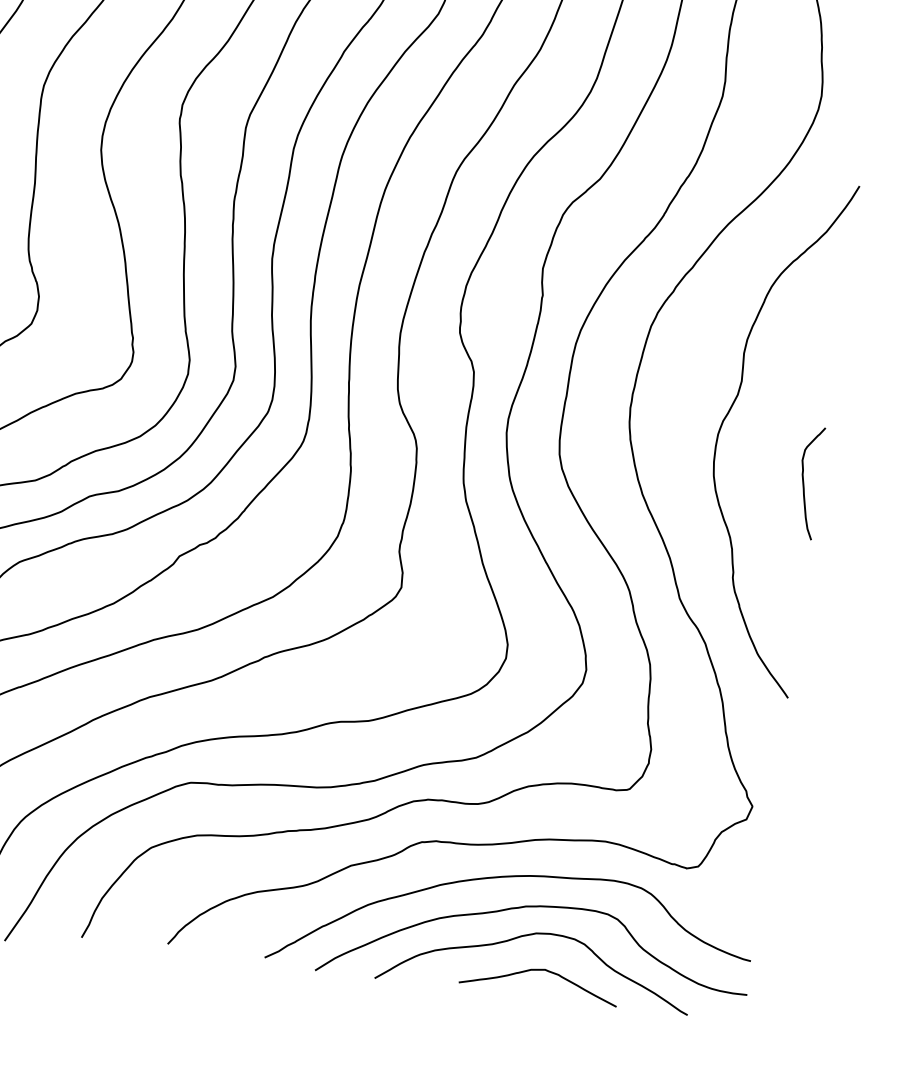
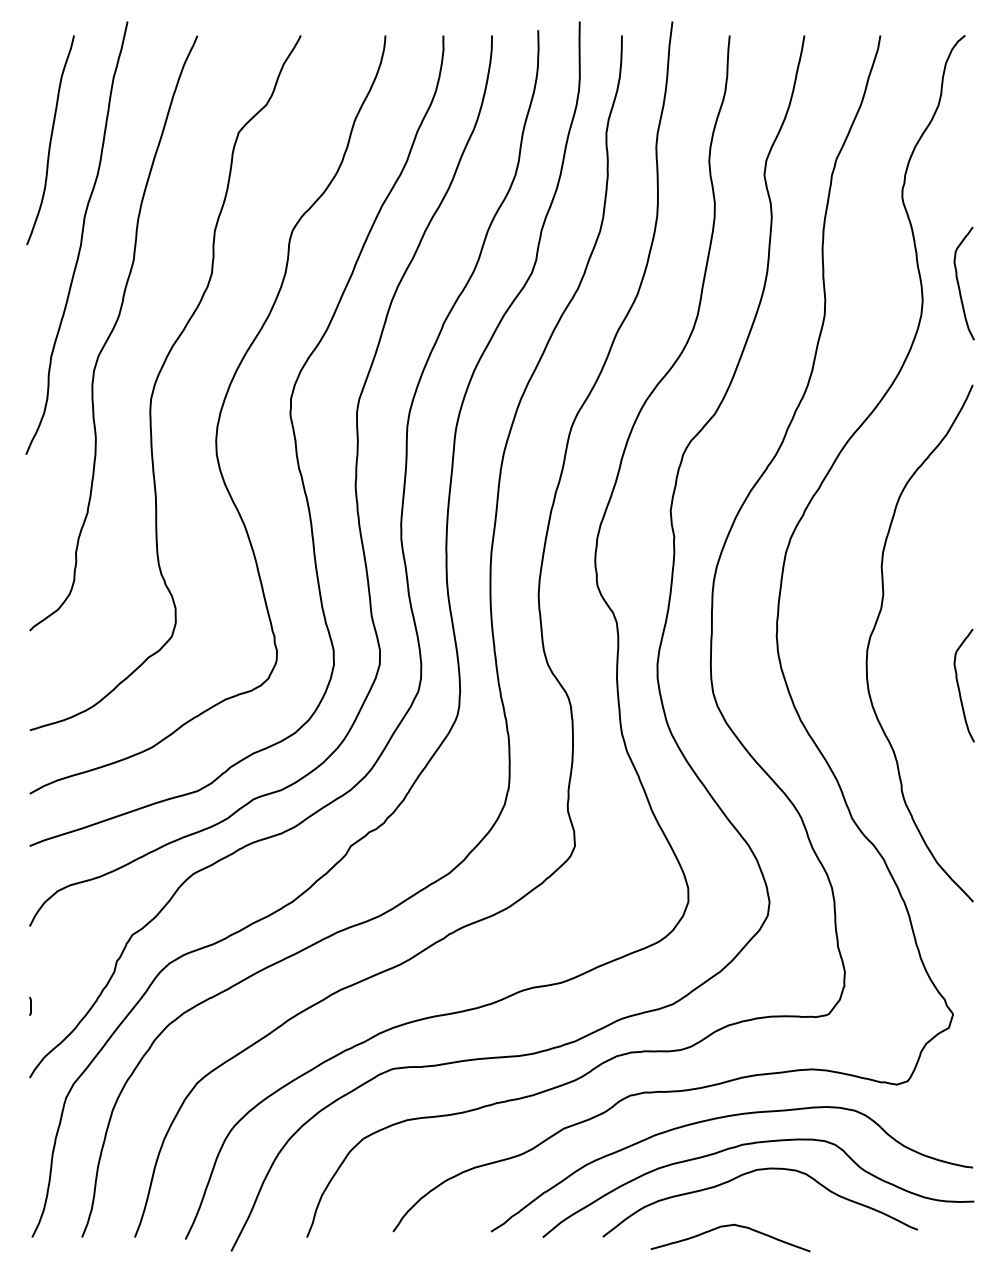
curve: (860, 84) -> (959, 284), added
curve: (540, 970) -> (730, 1226), moved

